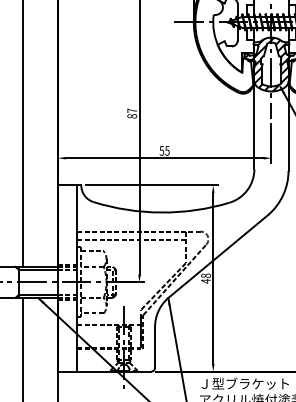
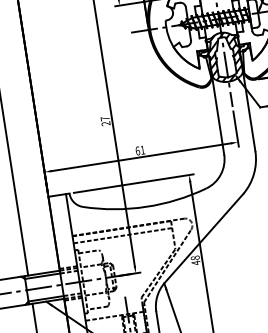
text: (132, 116) -> (106, 123), 87 -> 27
text: (164, 150) -> (140, 150), 55 -> 61

